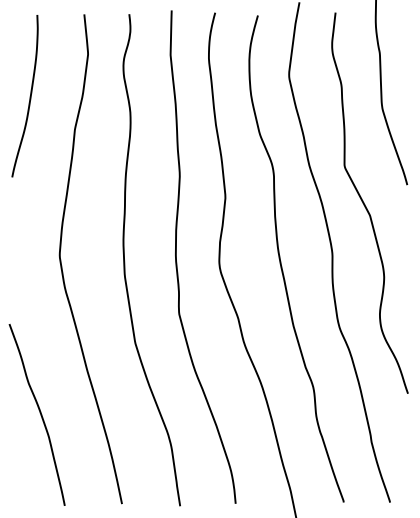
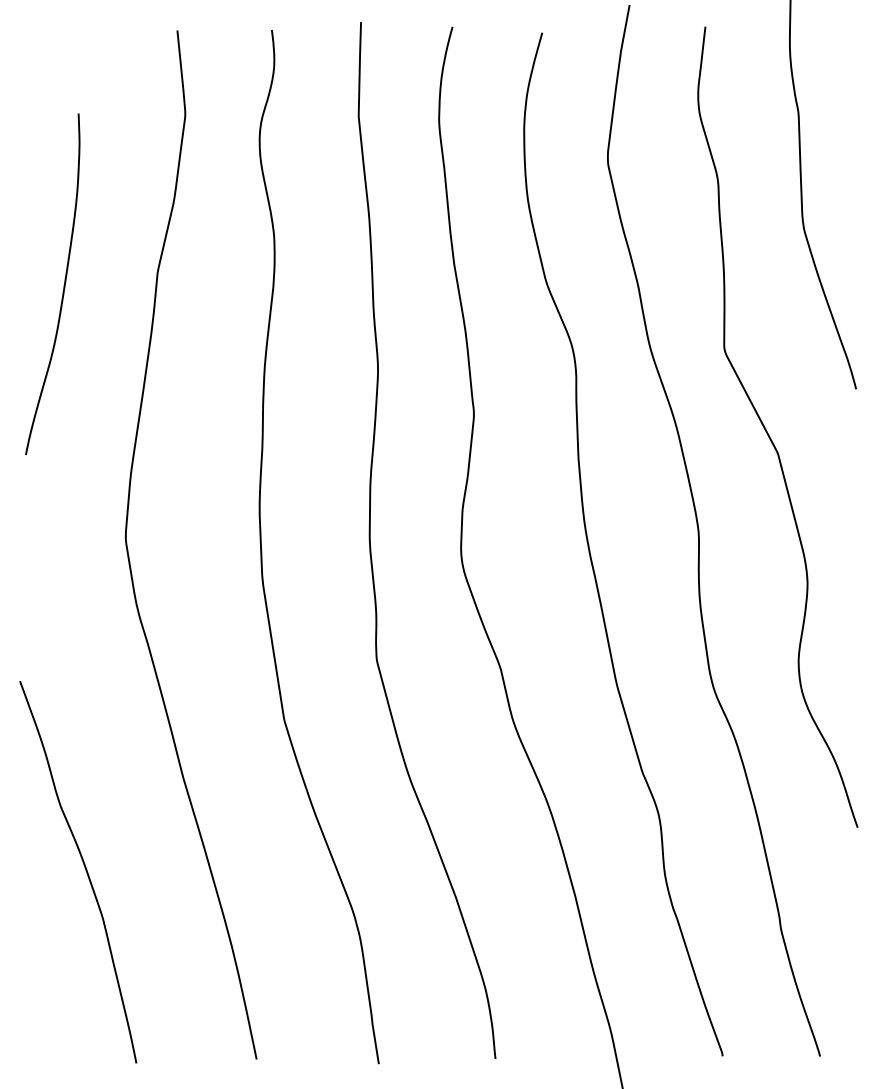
curve: (29, 96) -> (62, 284), moved

